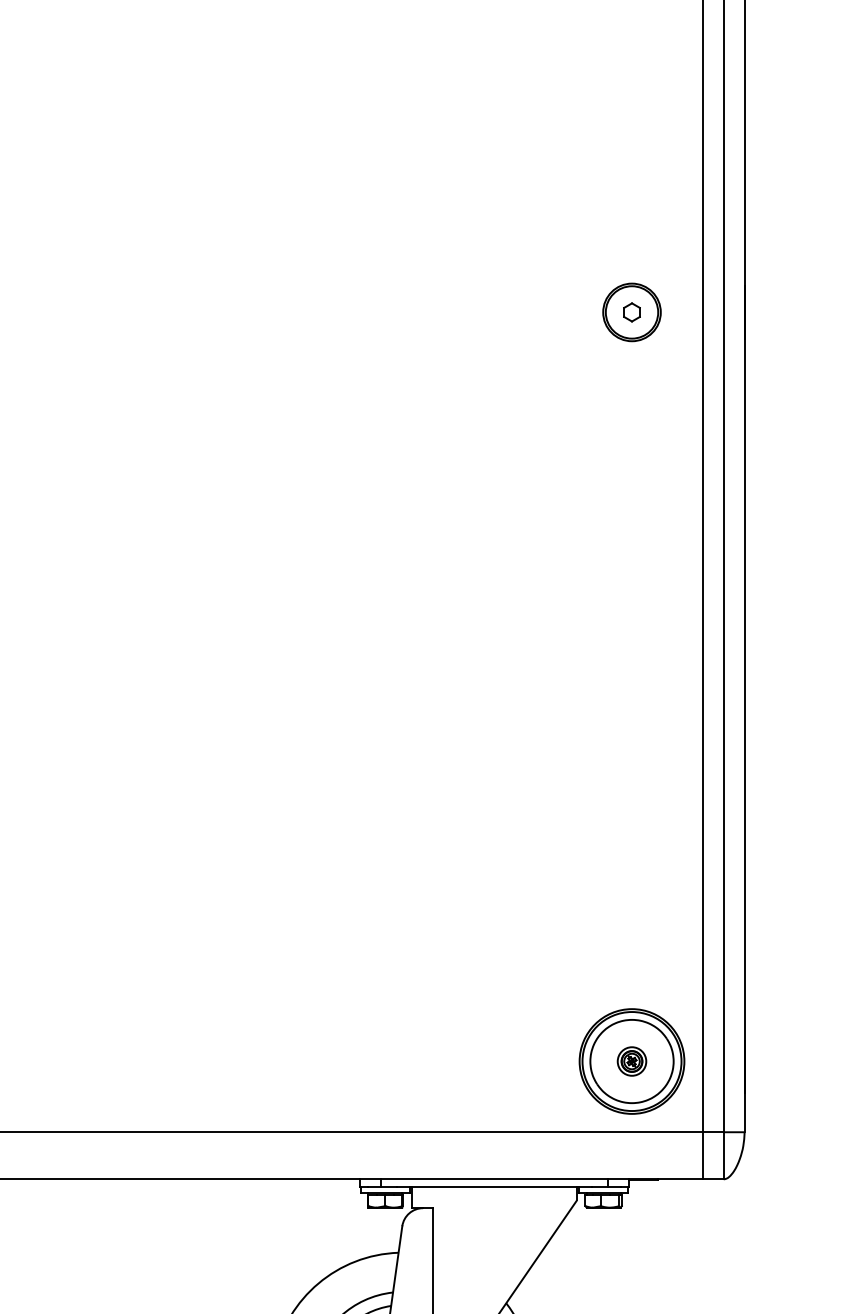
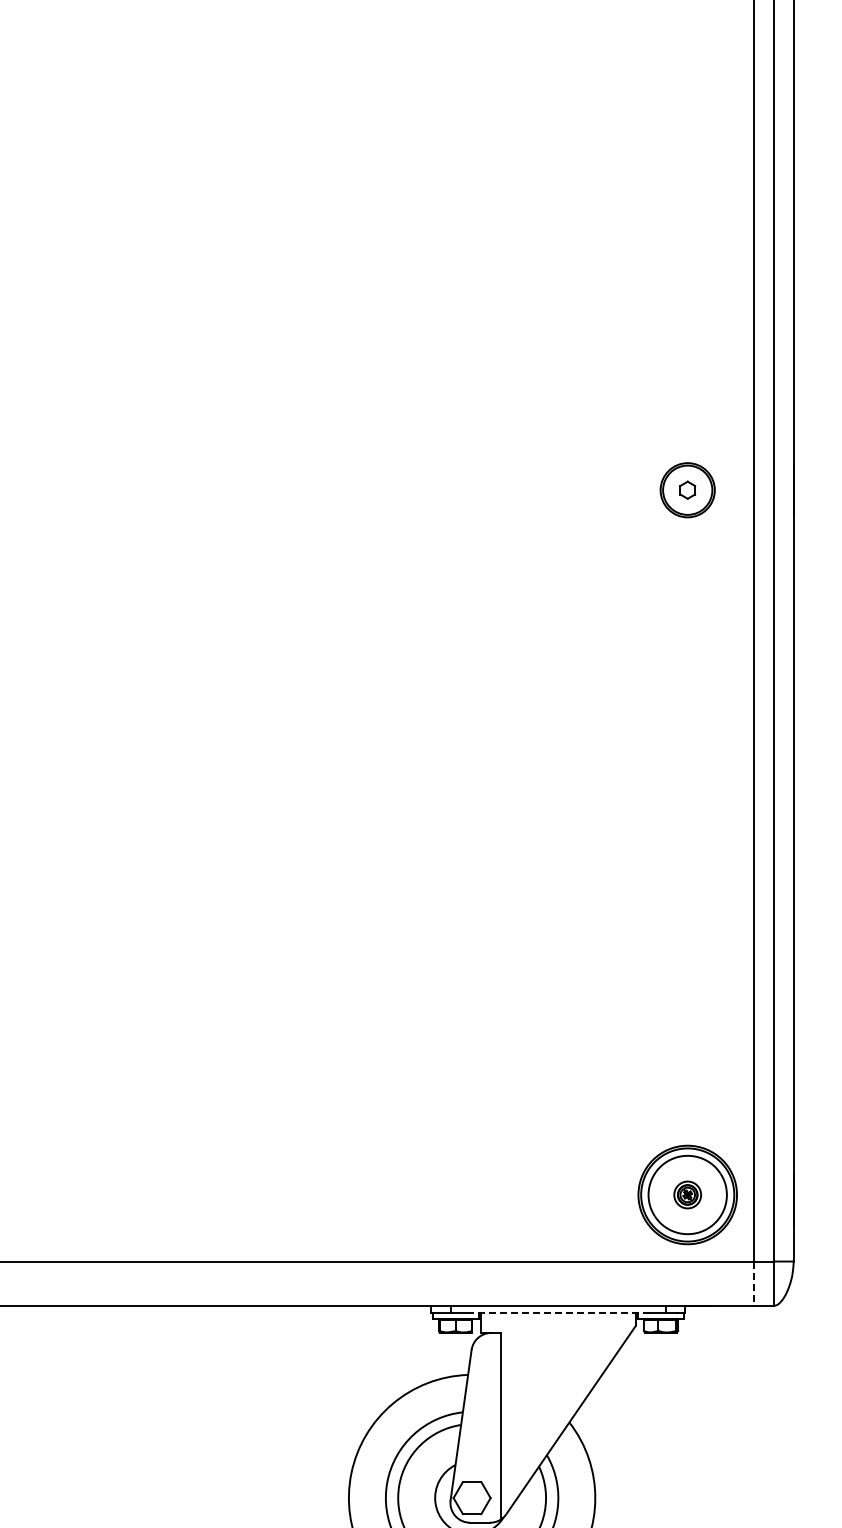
line: (702, 1156) -> (754, 1284), solid -> dashed
line: (494, 1187) -> (558, 1313), solid -> dashed

